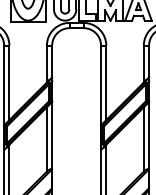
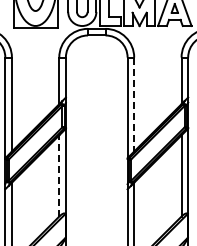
line: (106, 83) -> (134, 105), solid -> dashed
line: (47, 139) -> (59, 175), solid -> dashed

